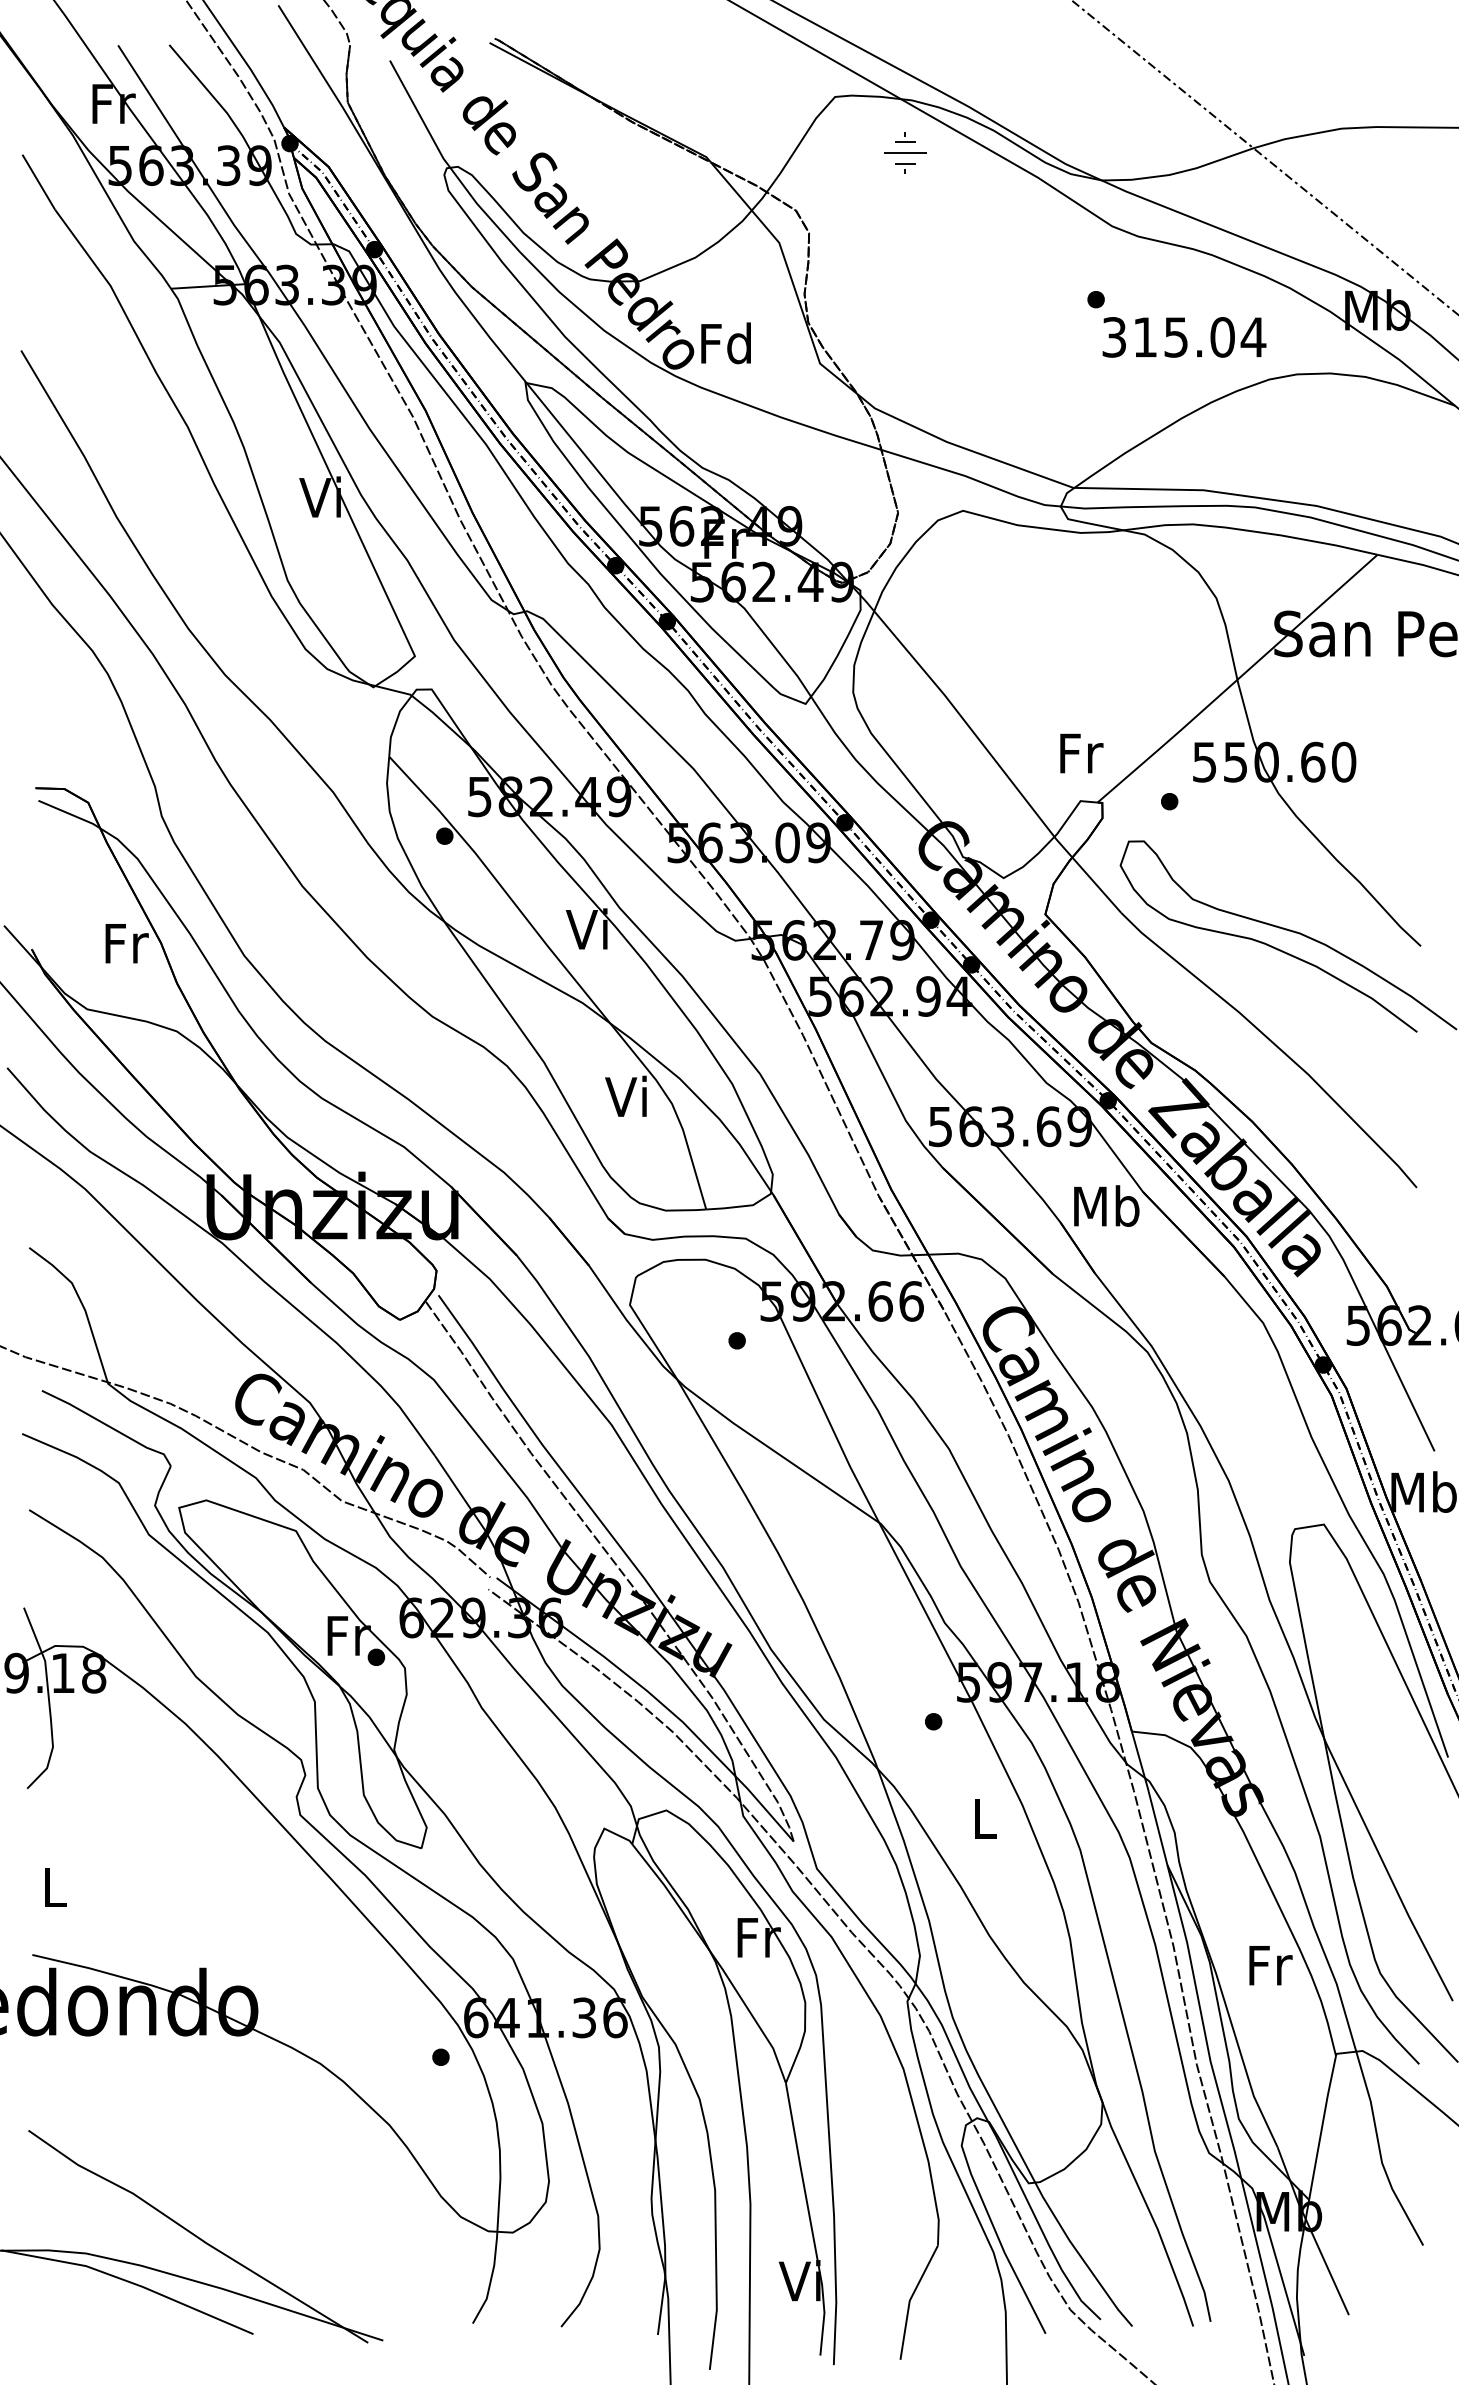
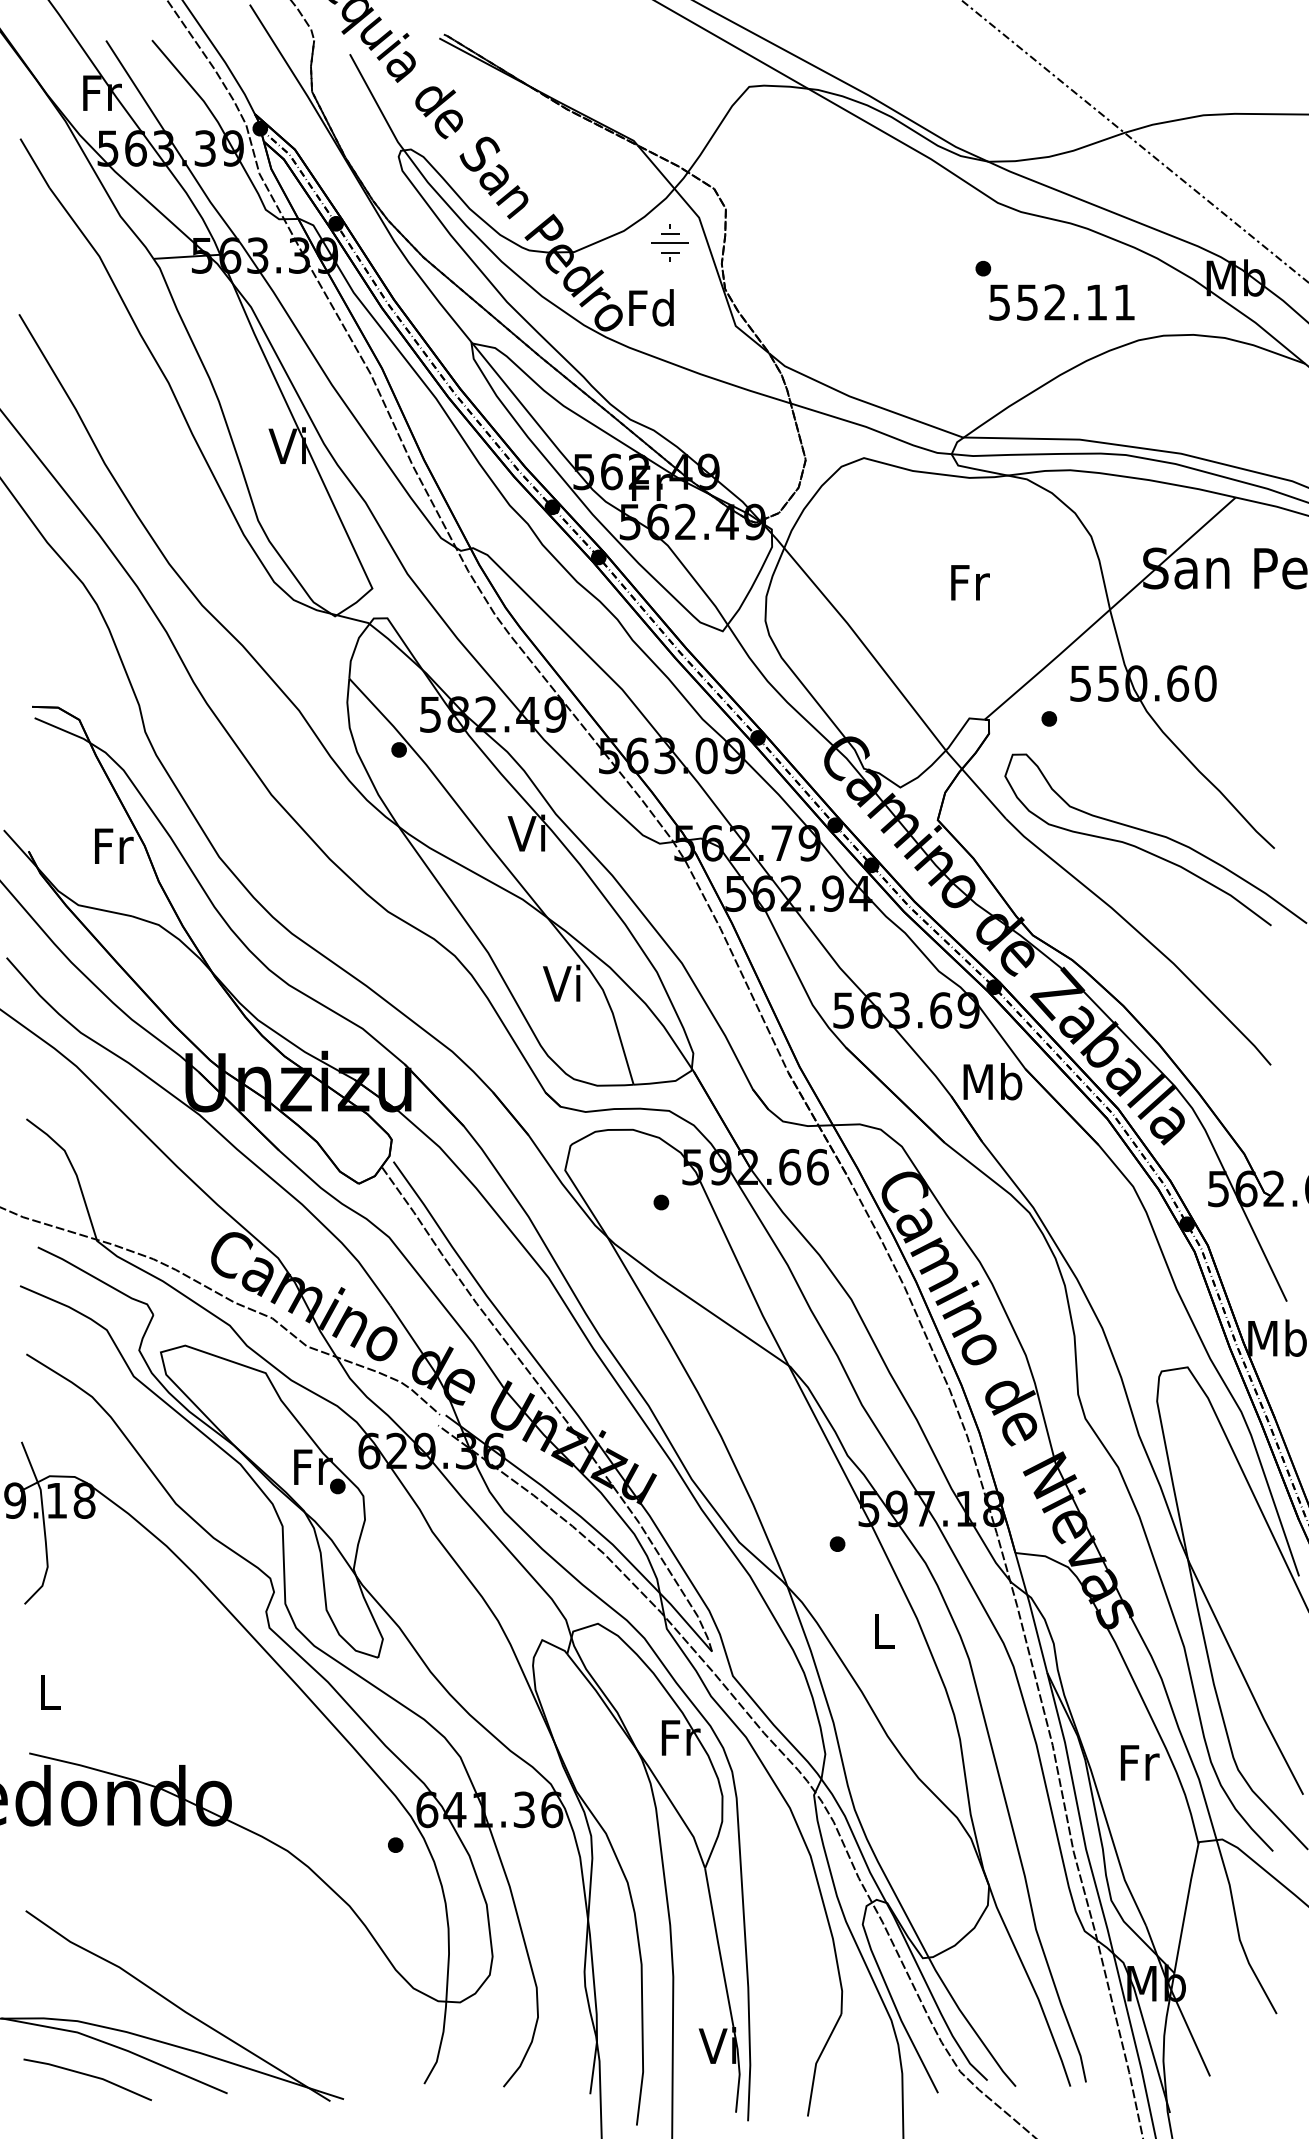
part: (904, 152) -> (669, 242), moved
text: (1184, 337) -> (1062, 302), 315.04 -> 552.11
text: (1081, 753) -> (970, 582), moved
line: (98, 2315) -> (88, 2076), added

